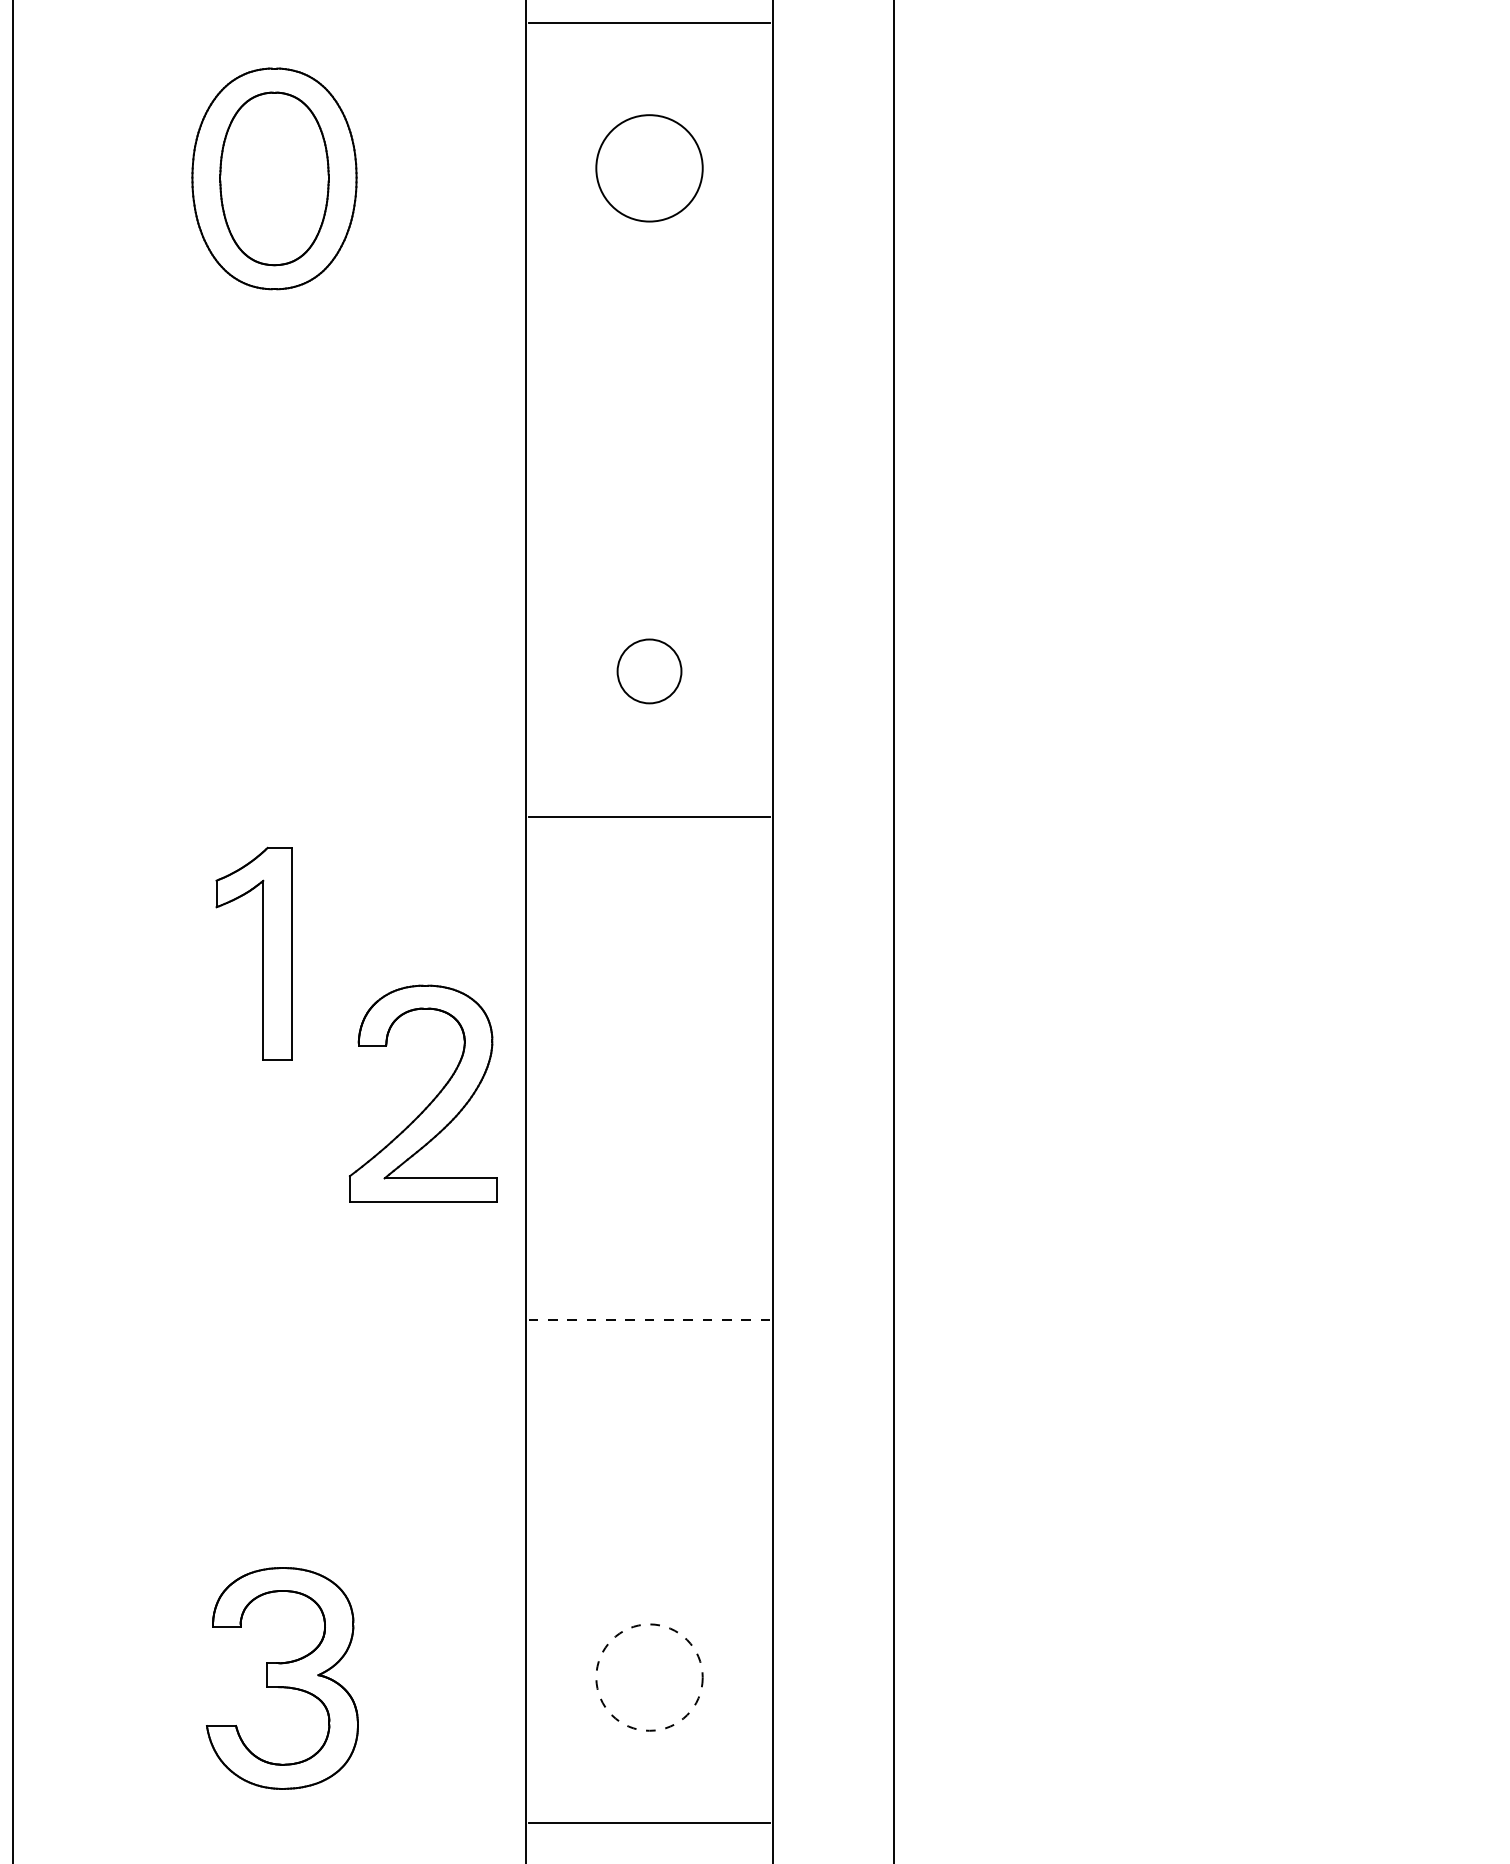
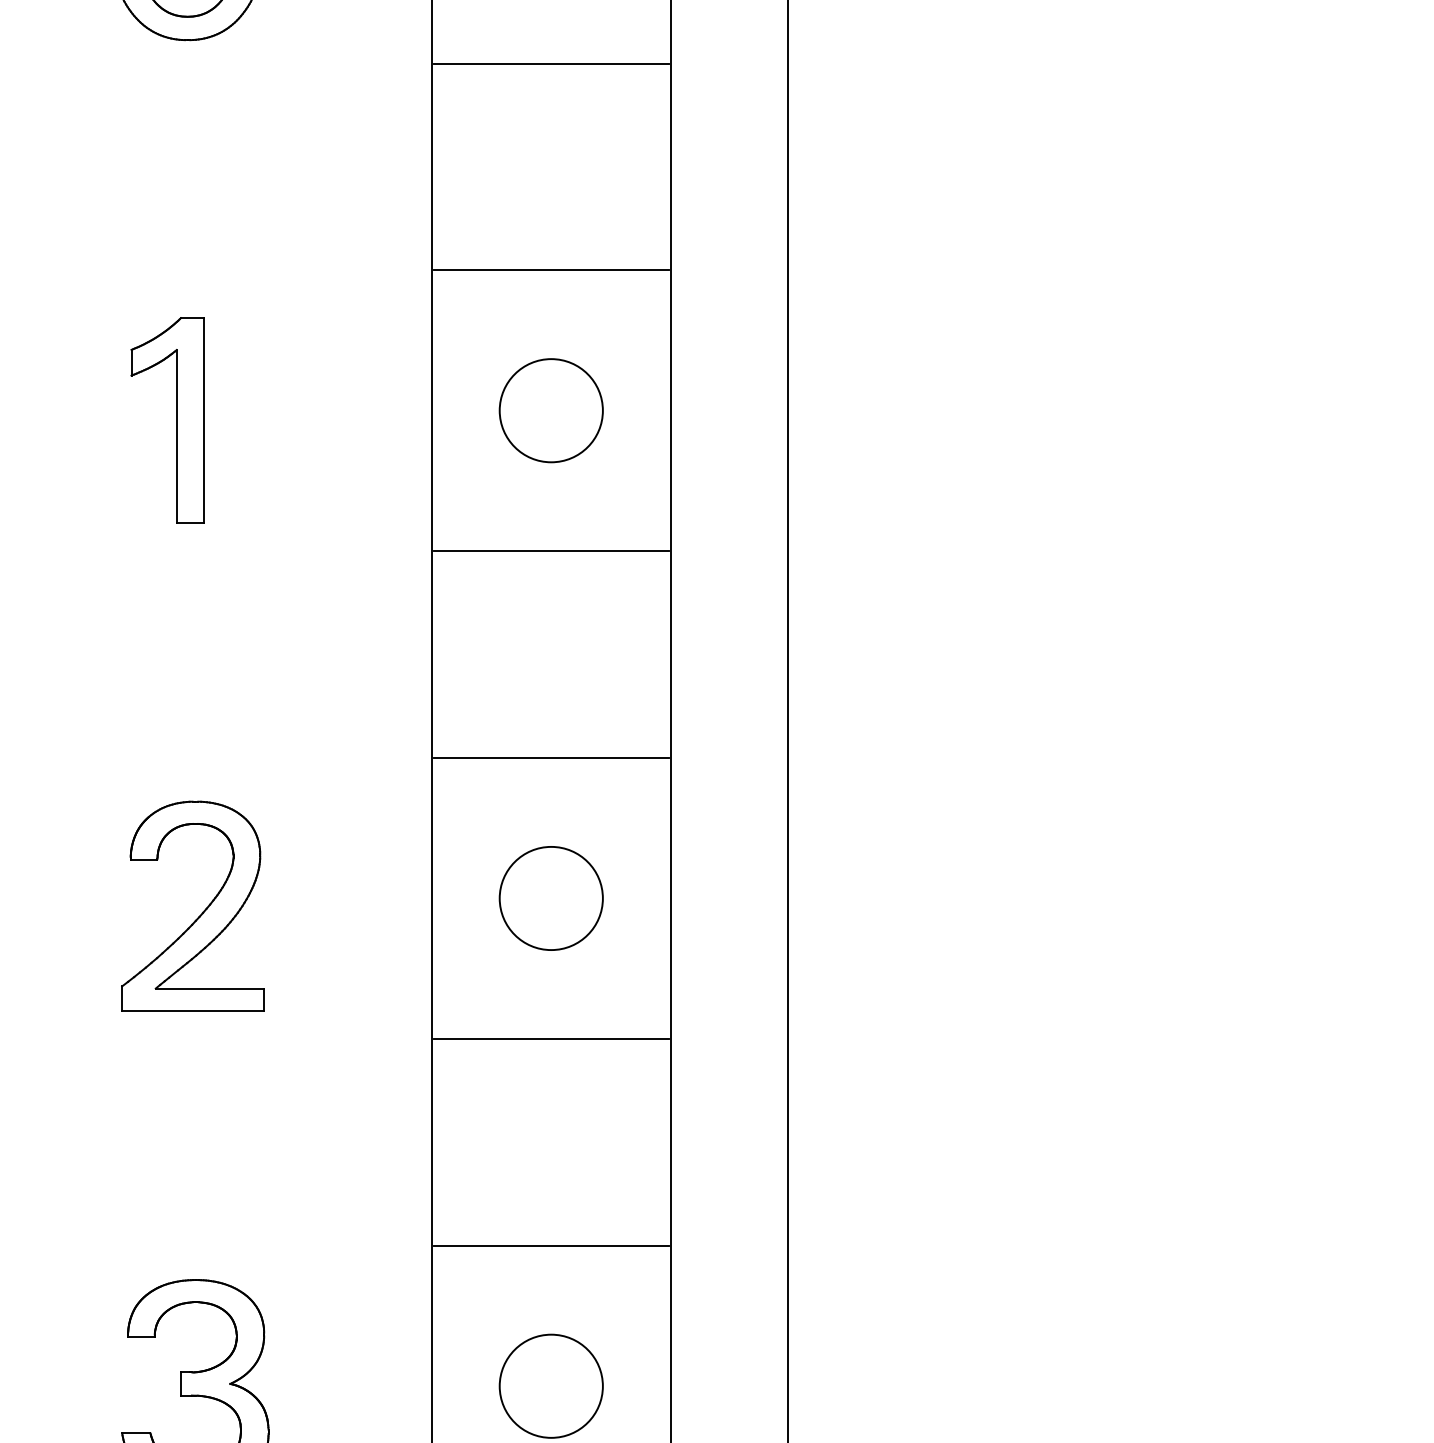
line: (649, 313) -> (551, 63), added
line: (649, 526) -> (551, 270), added
circle: (649, 671) -> (551, 410), size x1.67
part: (262, 953) -> (176, 420), moved
line: (649, 1029) -> (551, 757), added
part: (432, 1099) -> (202, 912), moved
circle: (649, 1174) -> (551, 898), added
line: (649, 1319) -> (551, 1039), dashed -> solid
line: (649, 1532) -> (551, 1245), added
circle: (649, 1677) -> (551, 1386), dashed -> solid

